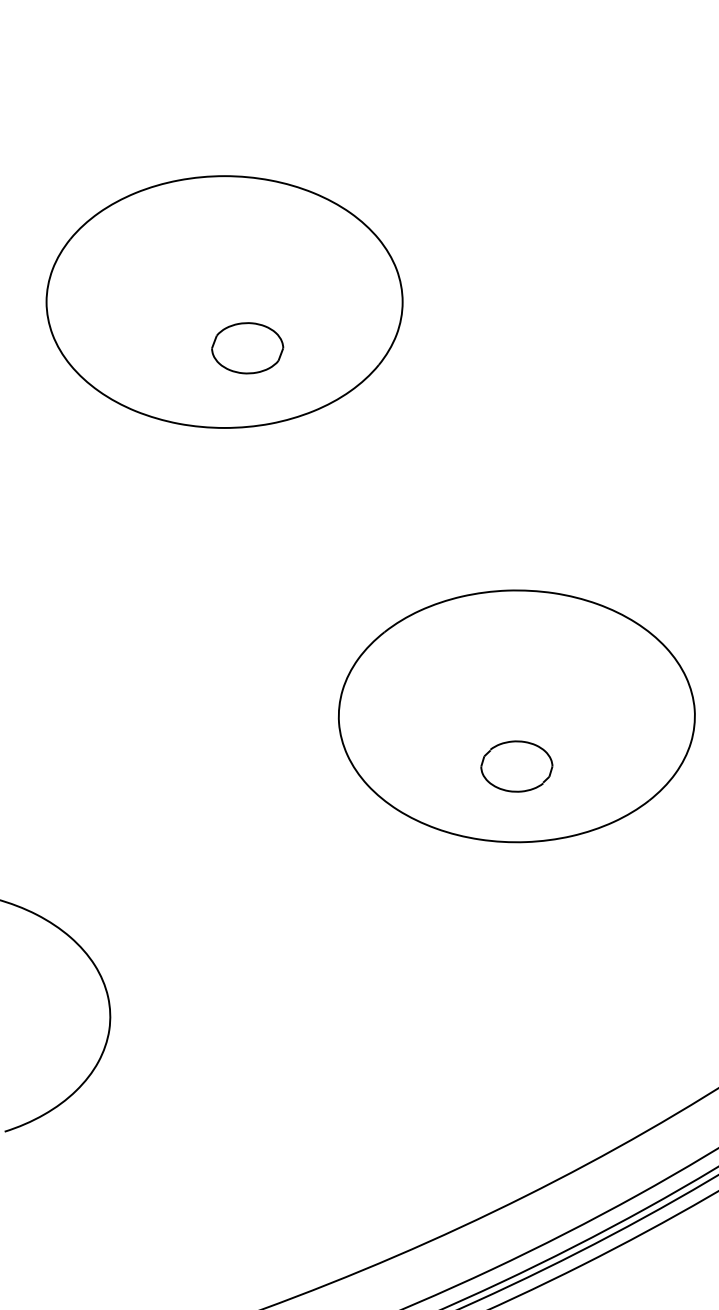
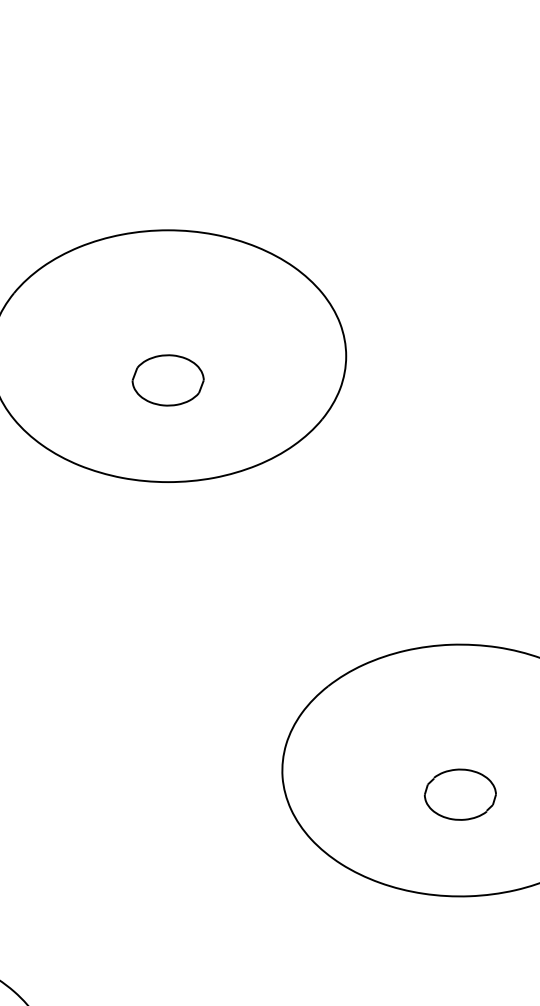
part: (247, 348) -> (168, 380), moved
part: (516, 766) -> (460, 794), moved

